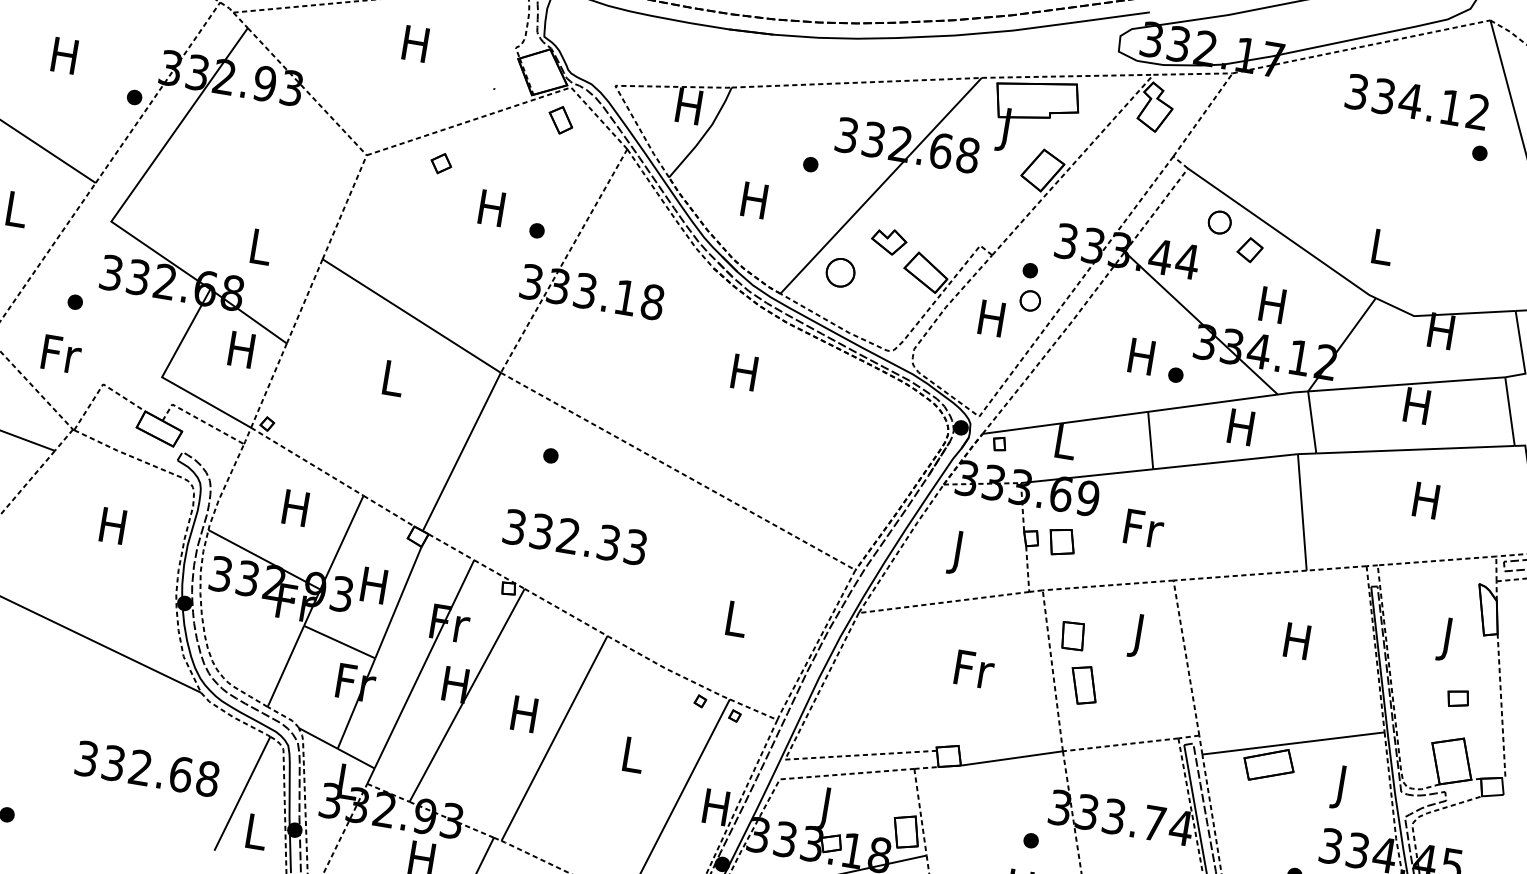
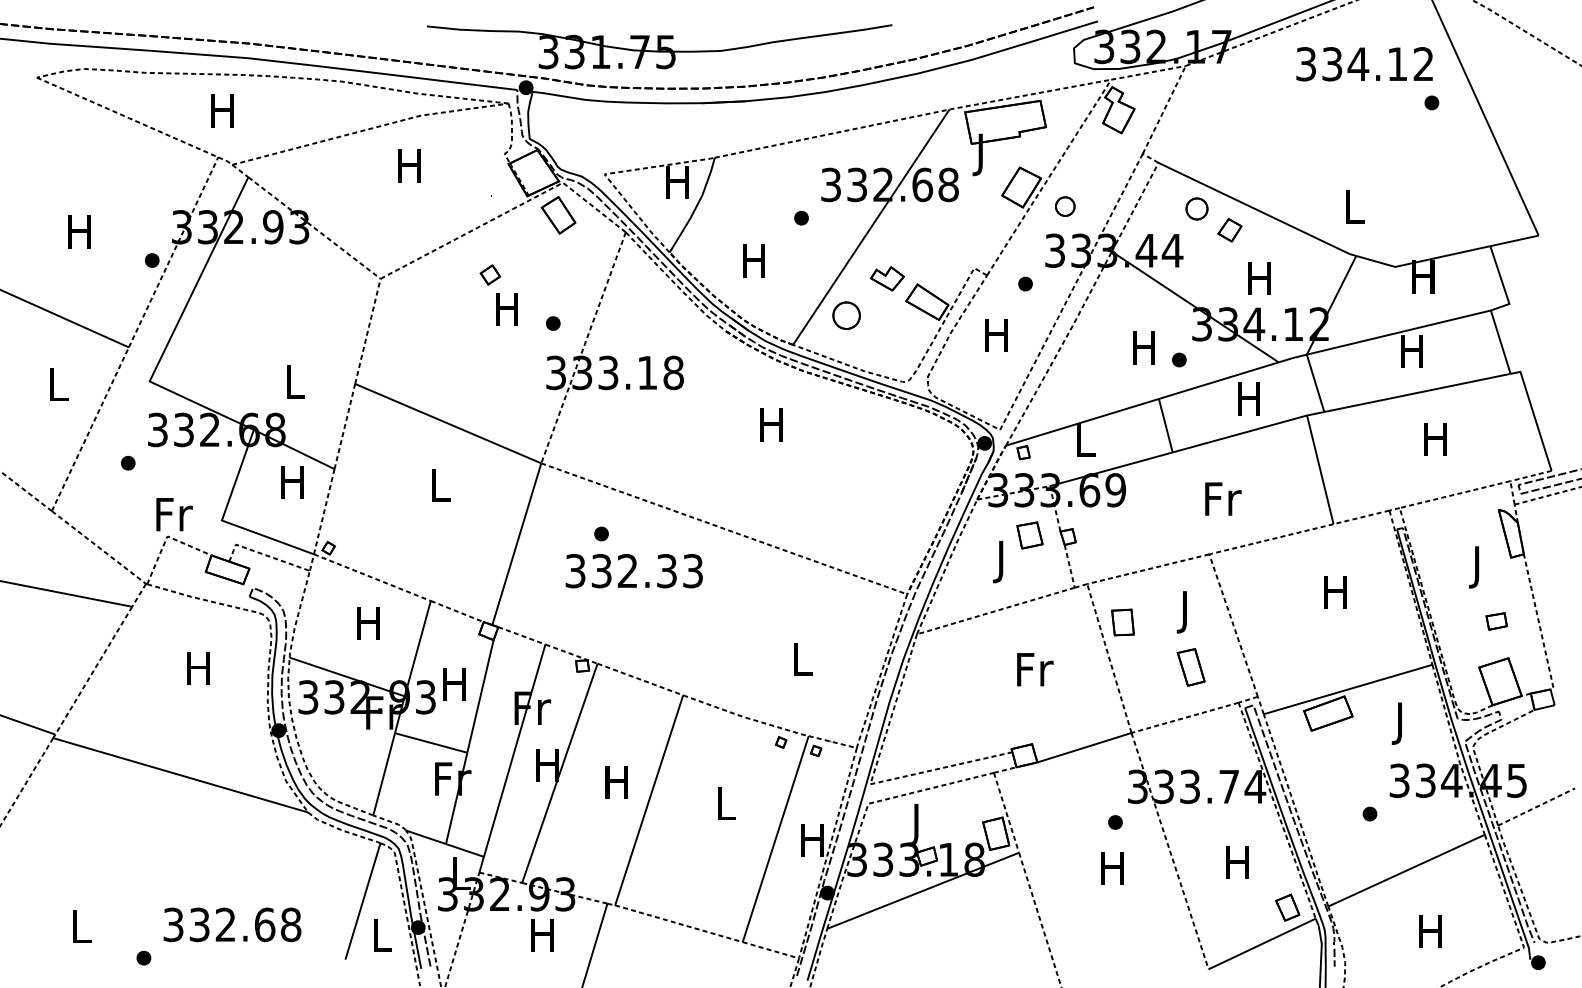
part: (560, 120) -> (558, 215), size x1.43
part: (441, 163) -> (490, 274), moved
part: (1030, 300) -> (1065, 206), moved
text: (61, 354) -> (174, 514), moved
text: (1144, 528) -> (1223, 498), moved
text: (574, 537) -> (633, 571), moved
part: (1061, 542) -> (1029, 535), moved
part: (1083, 685) -> (1190, 667), moved
text: (147, 768) -> (232, 924), moved

